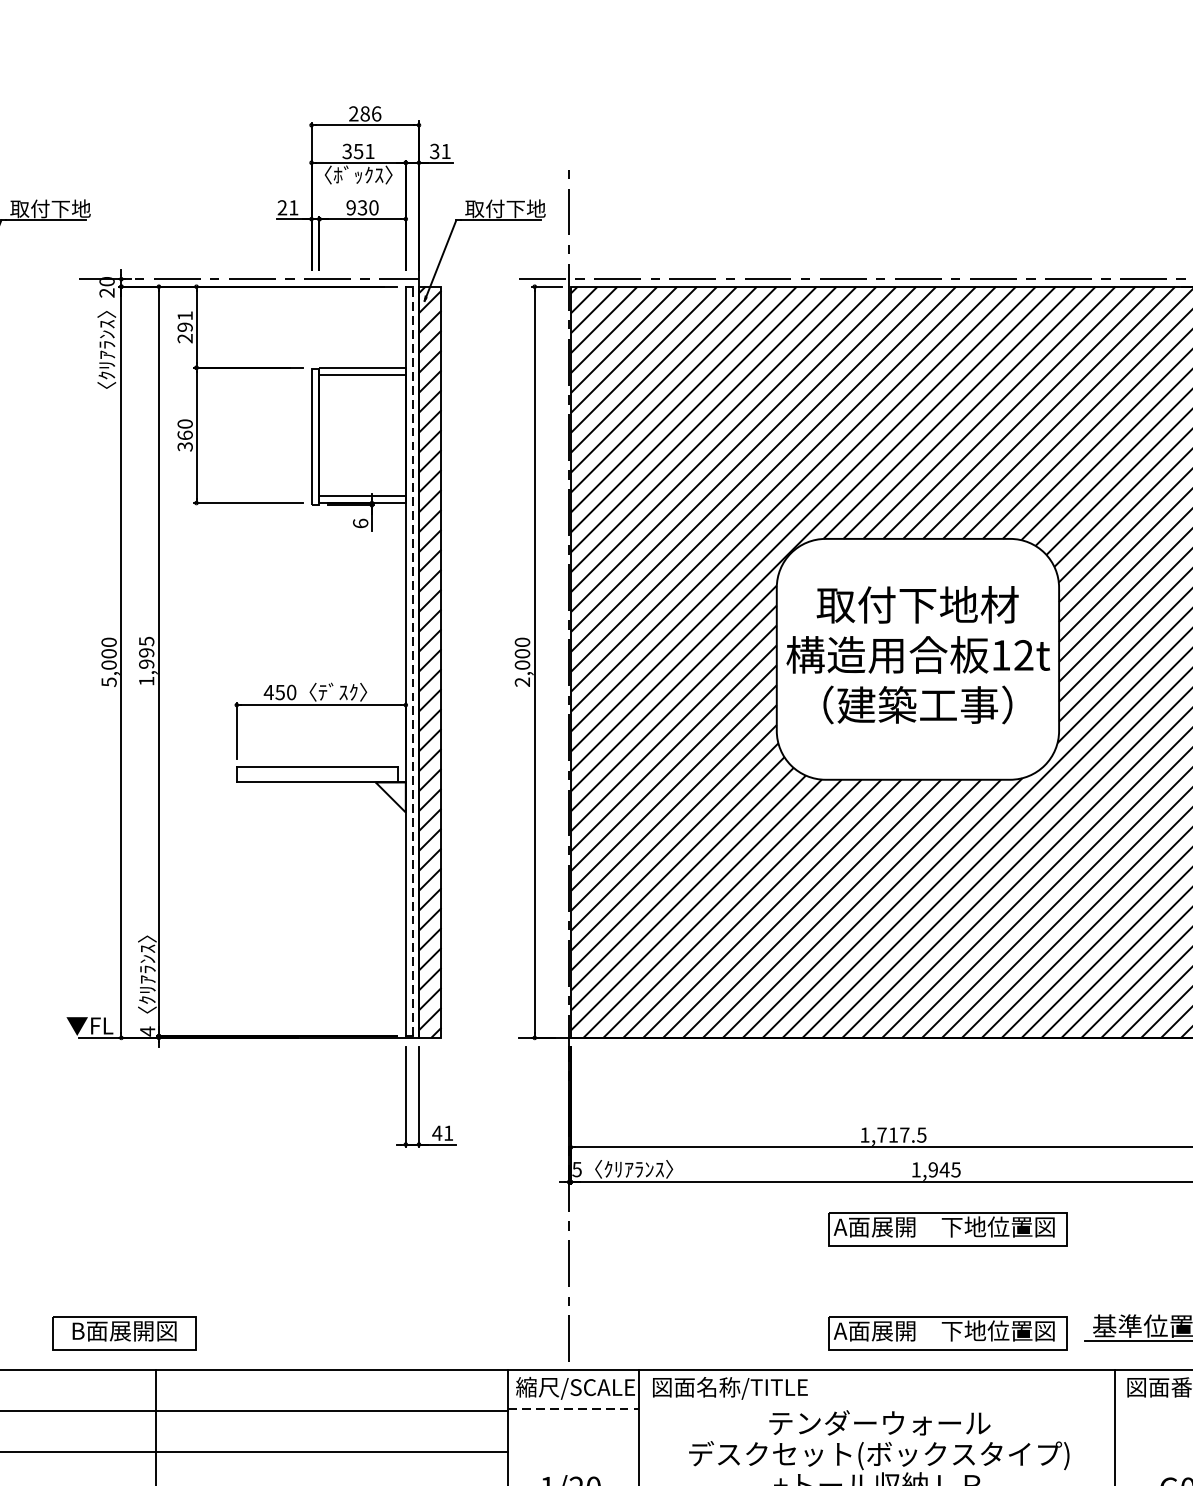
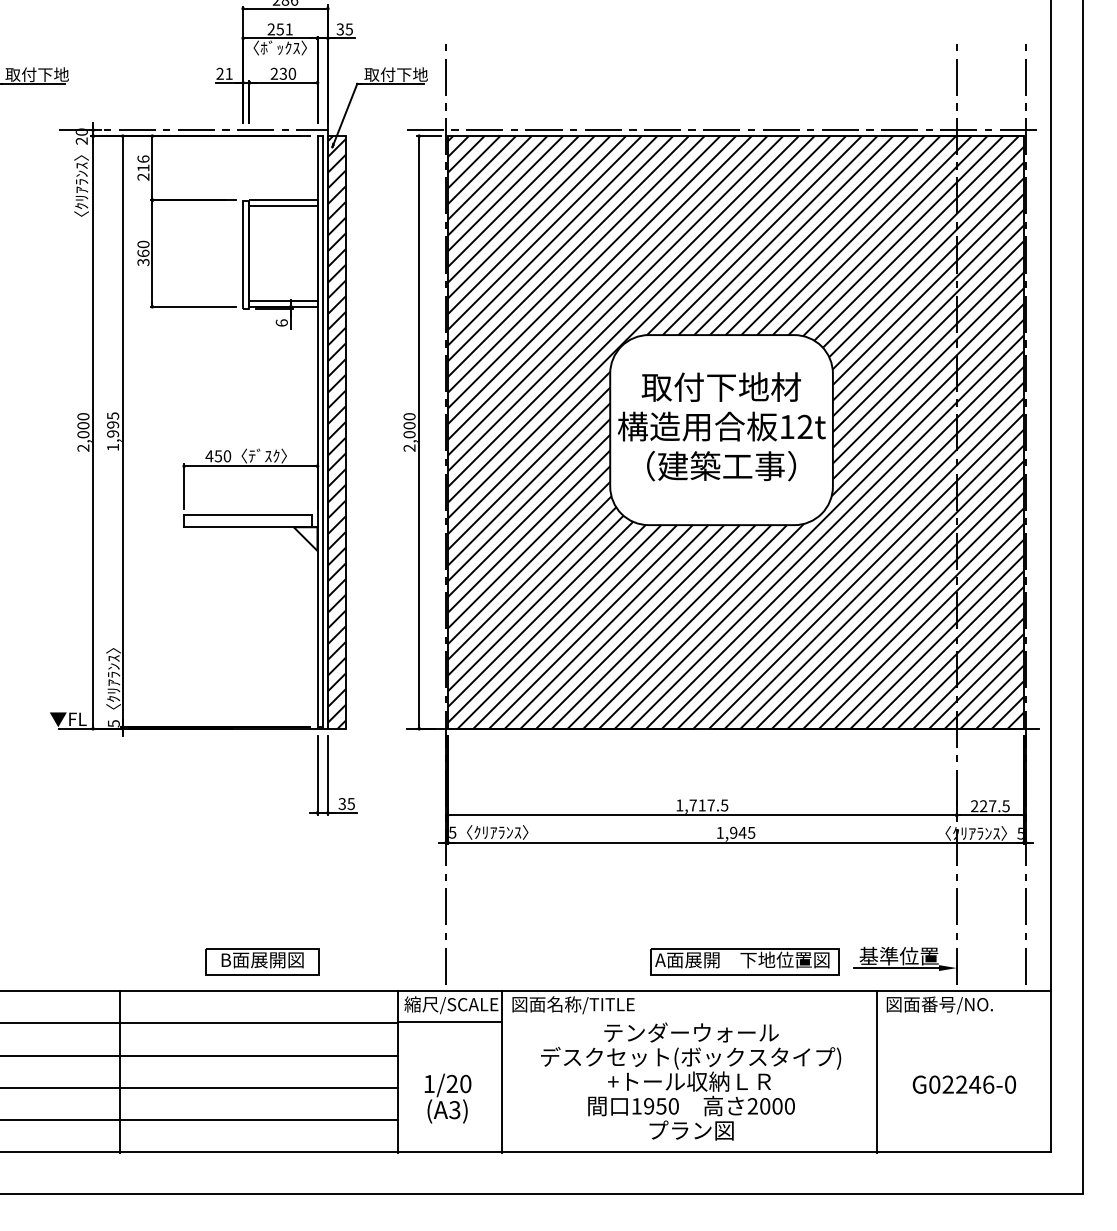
text: (346, 151) -> (270, 29), 351 -> 251
text: (445, 151) -> (348, 29), 31 -> 35
text: (351, 207) -> (274, 73), 930 -> 230
text: (185, 321) -> (143, 163), 291 -> 216
line: (413, 661) -> (323, 431), dashed -> solid
text: (109, 681) -> (83, 447), 5,000 -> 2,000
text: (147, 1031) -> (113, 723), 4 -> 5
text: (442, 1133) -> (346, 804), 41 -> 35
part: (947, 1228) -> (744, 879), removed
part: (124, 1332) -> (262, 961), moved
line: (573, 1408) -> (449, 1021), dashed -> solid

